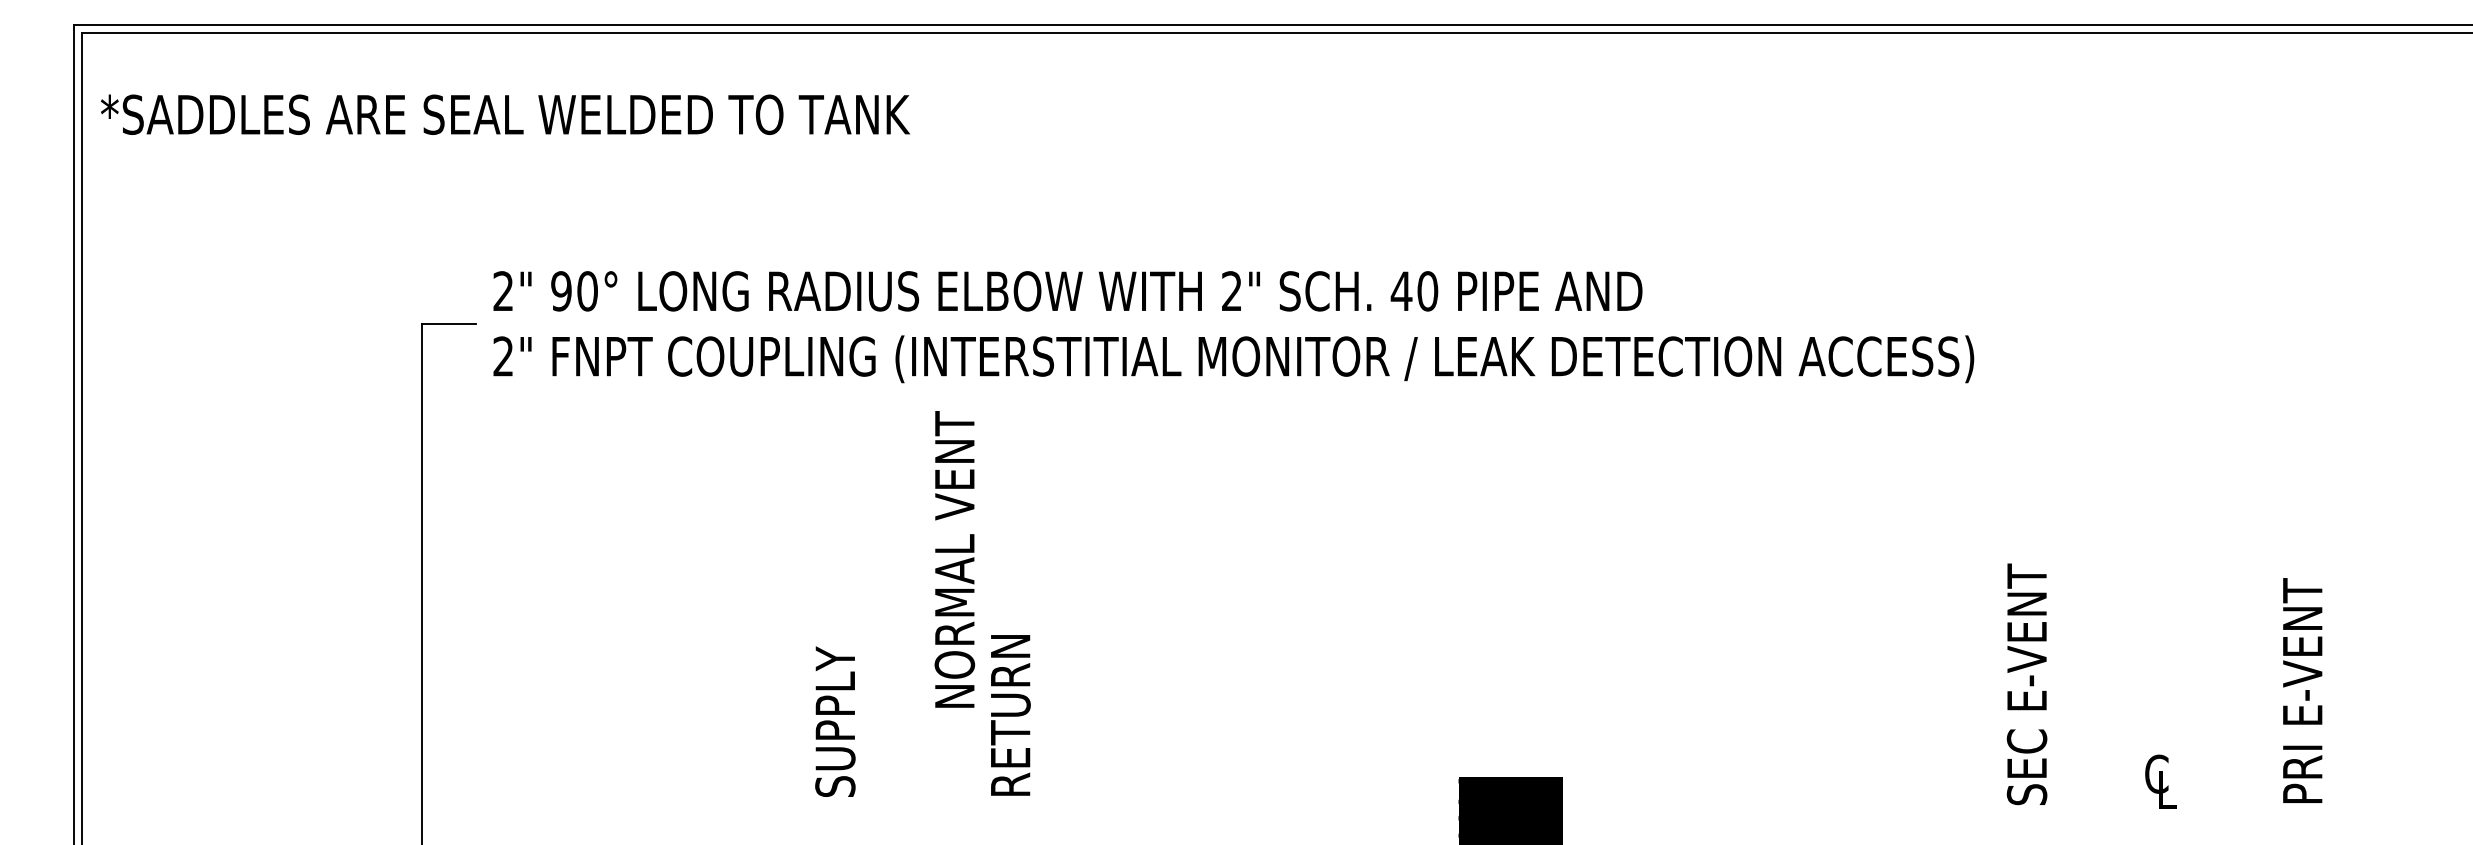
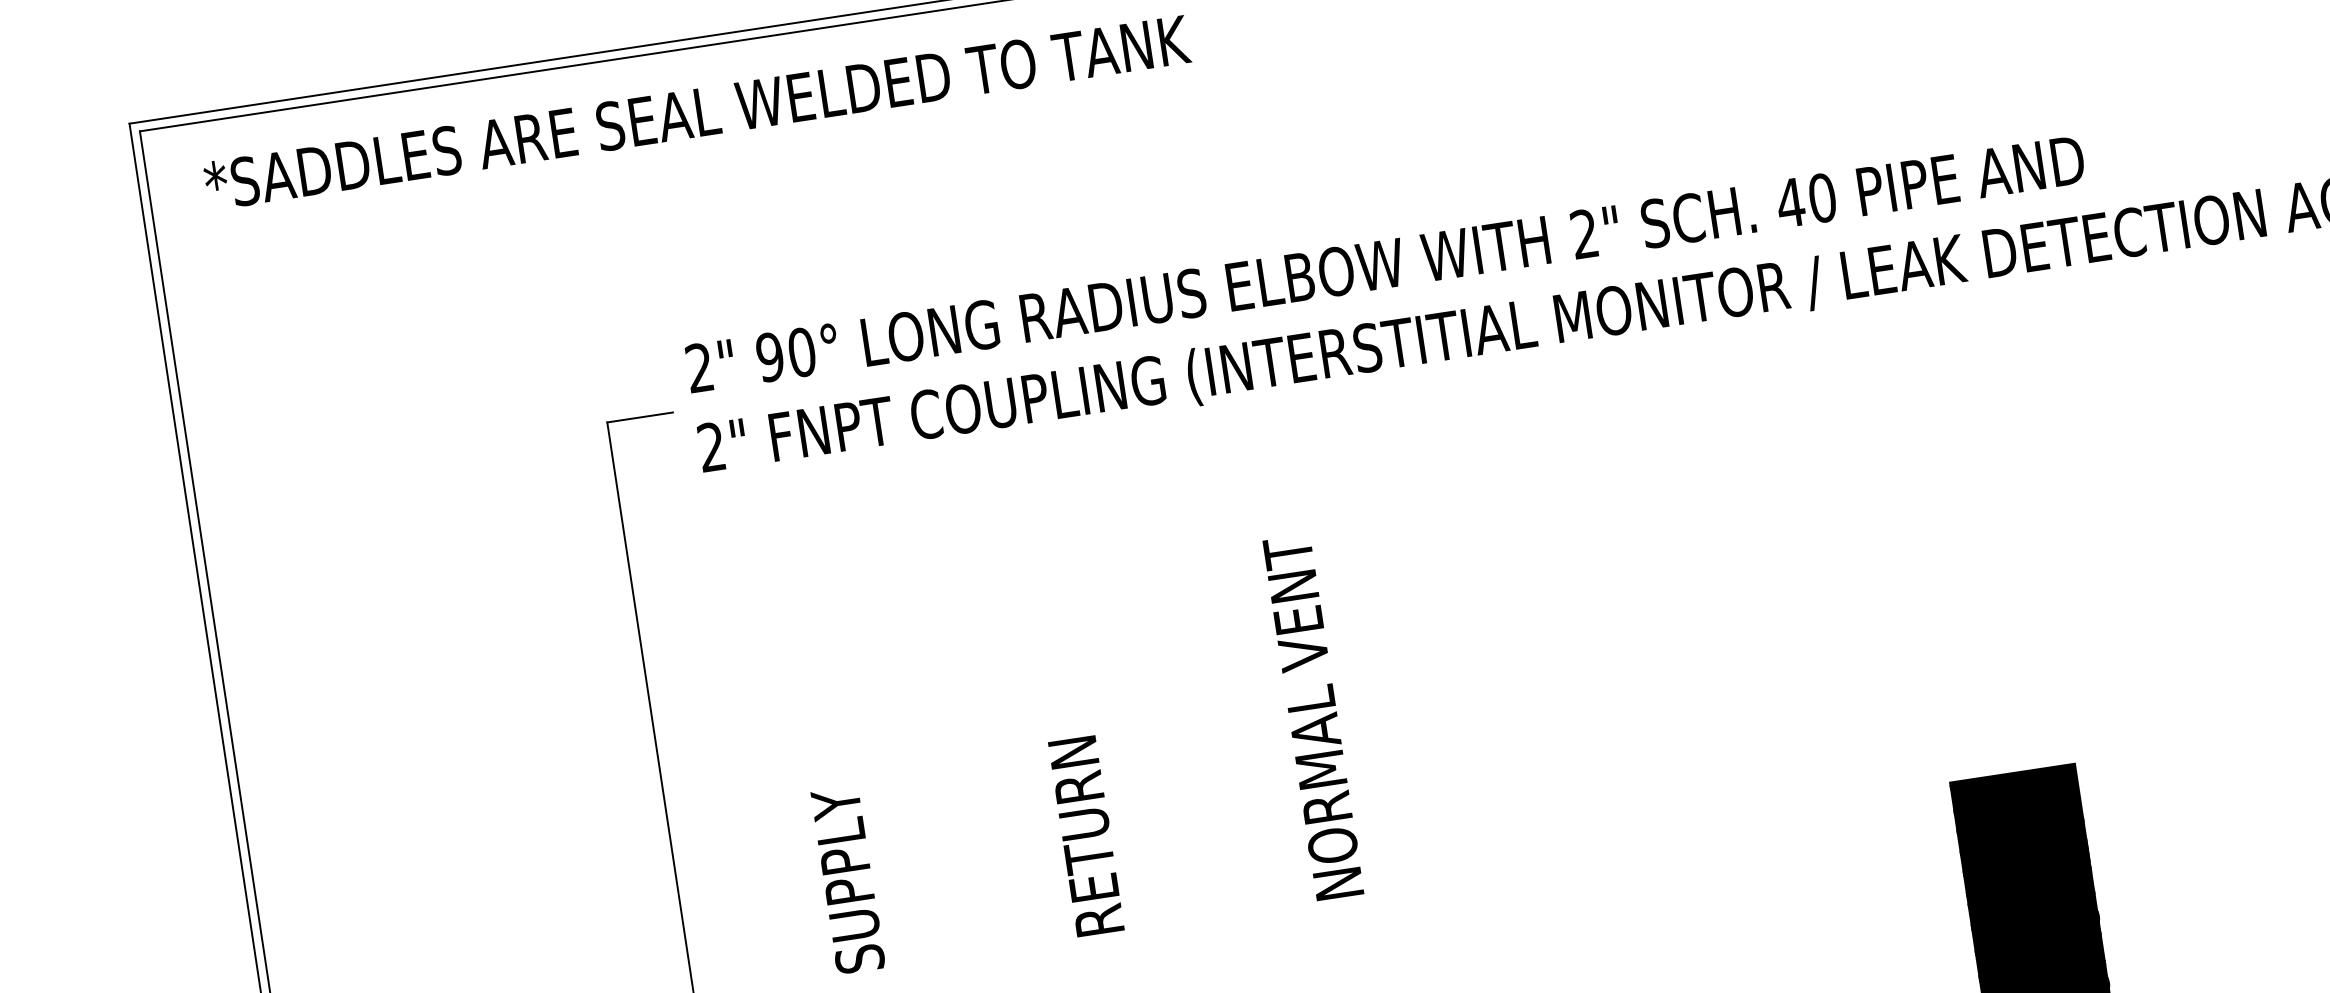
text: (505, 114) -> (697, 112), moved
text: (954, 559) -> (1313, 717), moved
text: (1010, 715) -> (1086, 836), moved
text: (835, 721) -> (848, 879), moved

